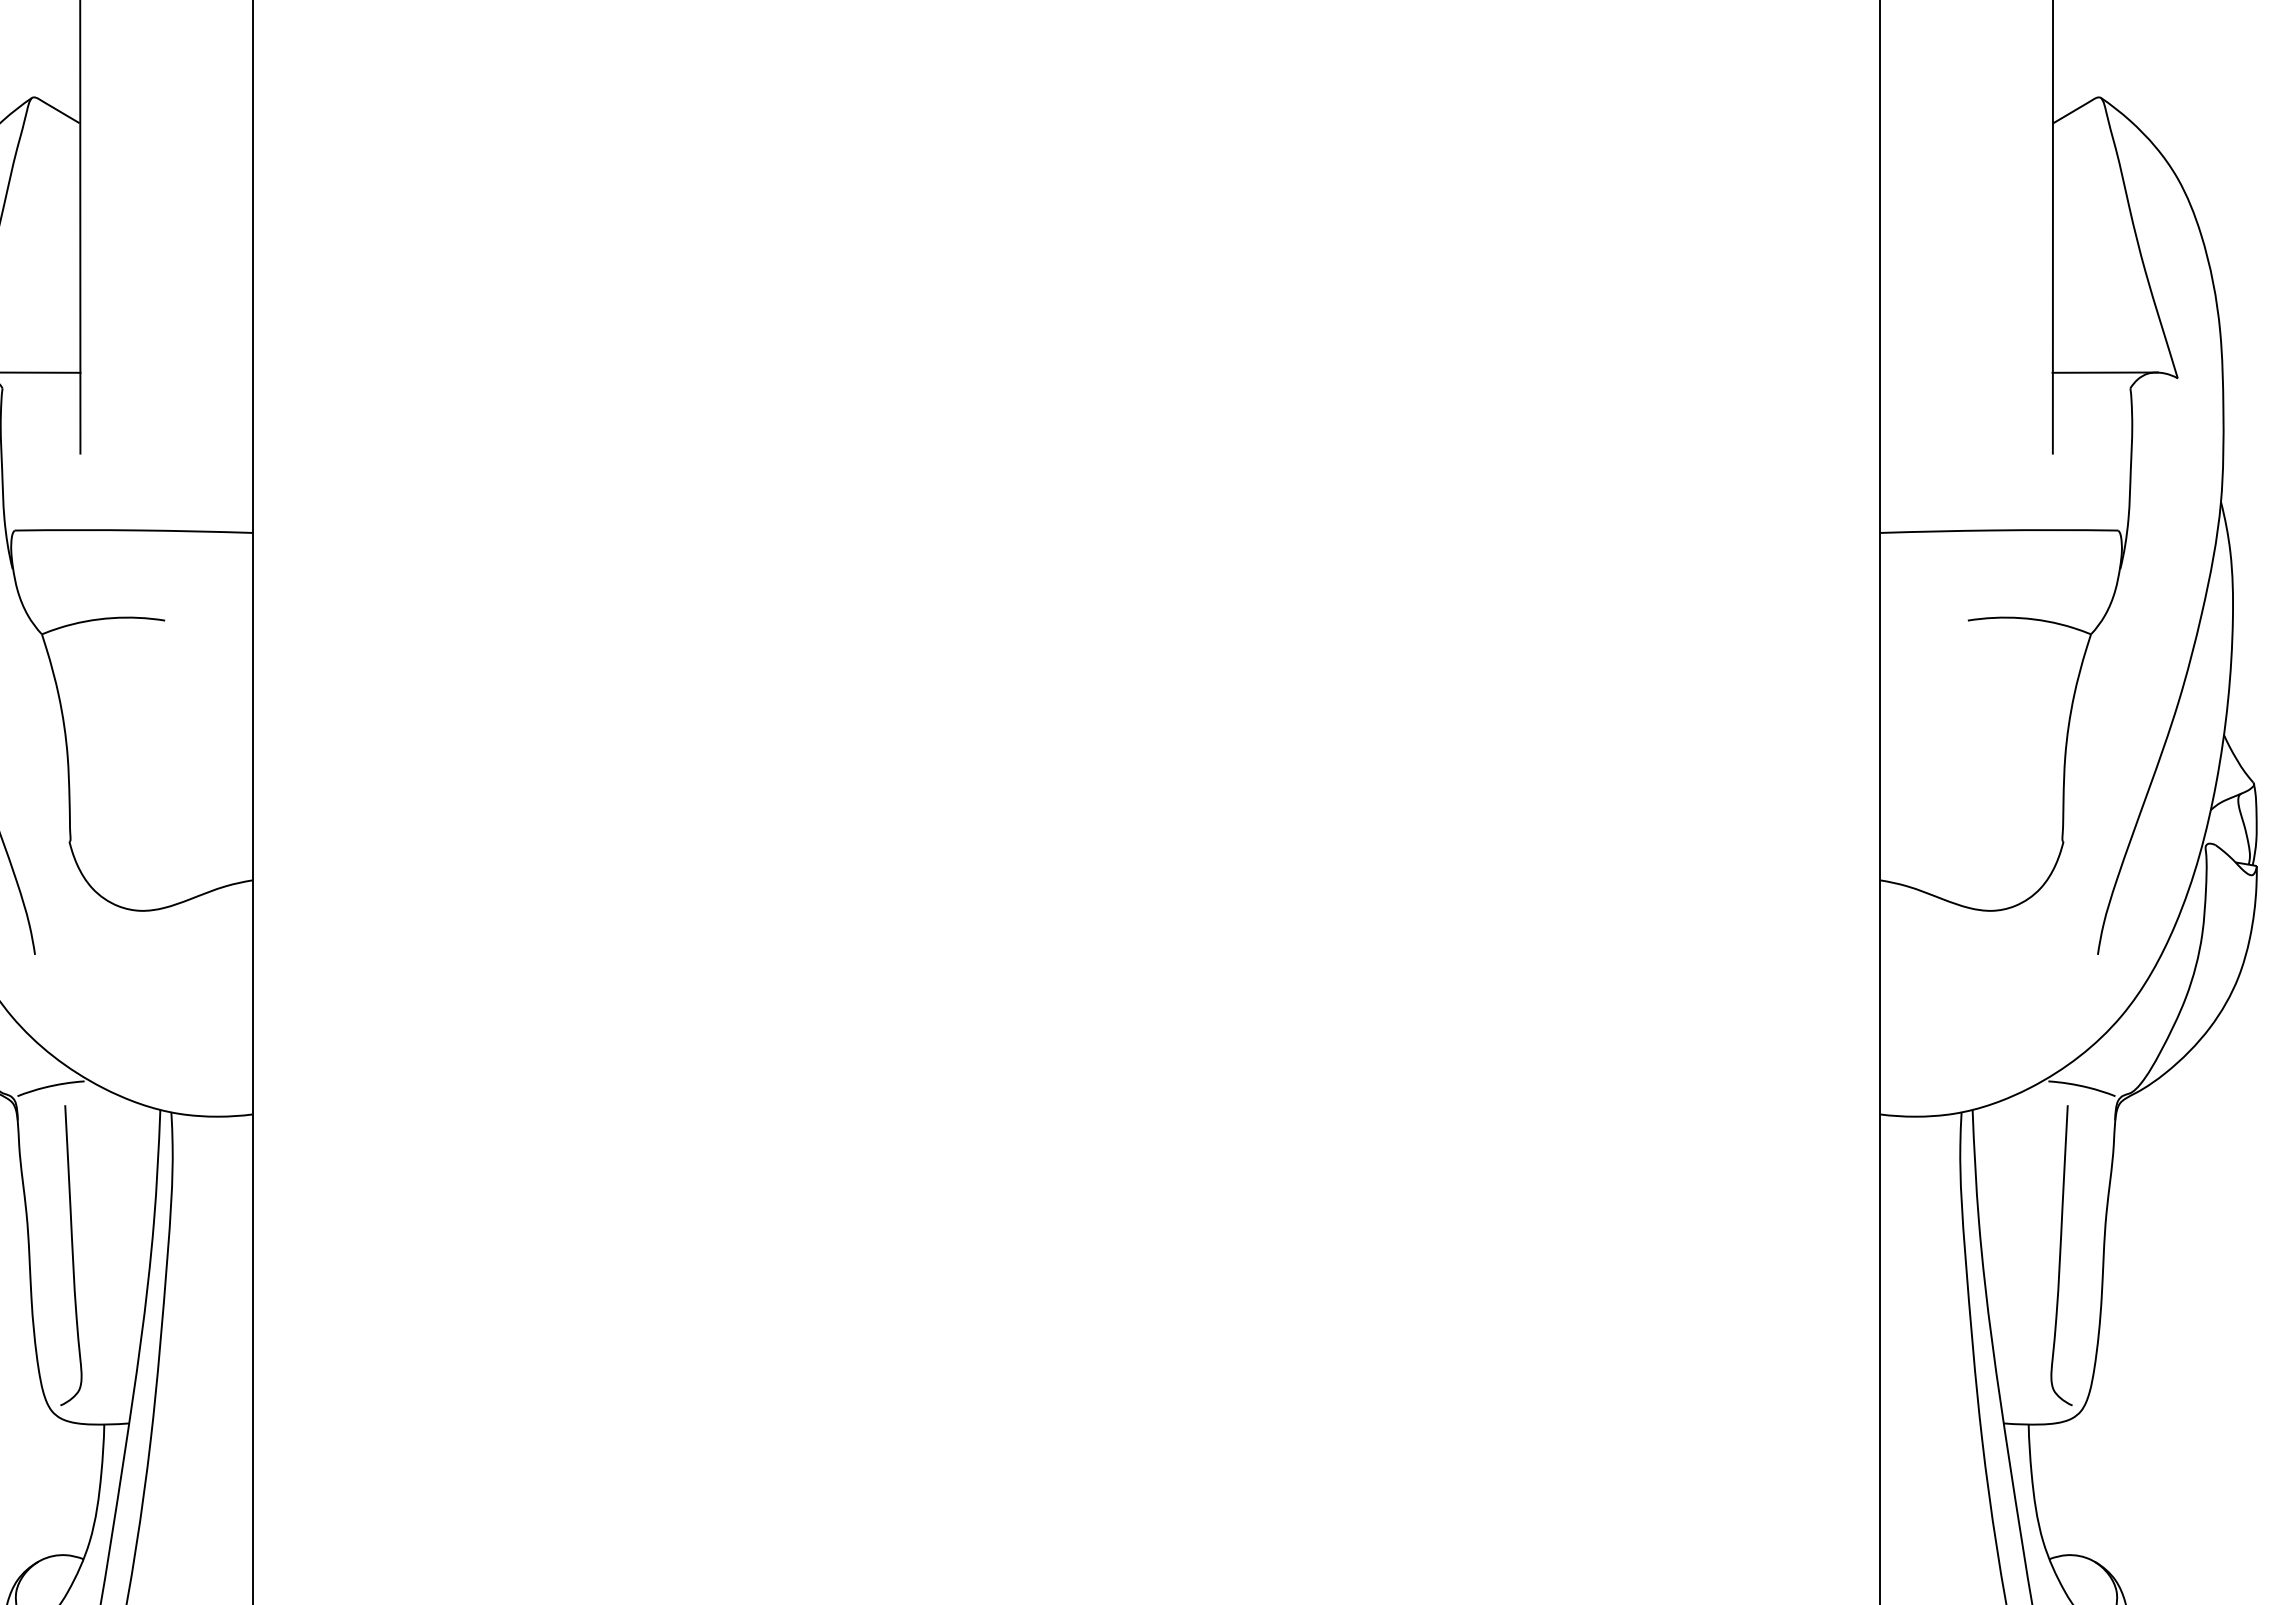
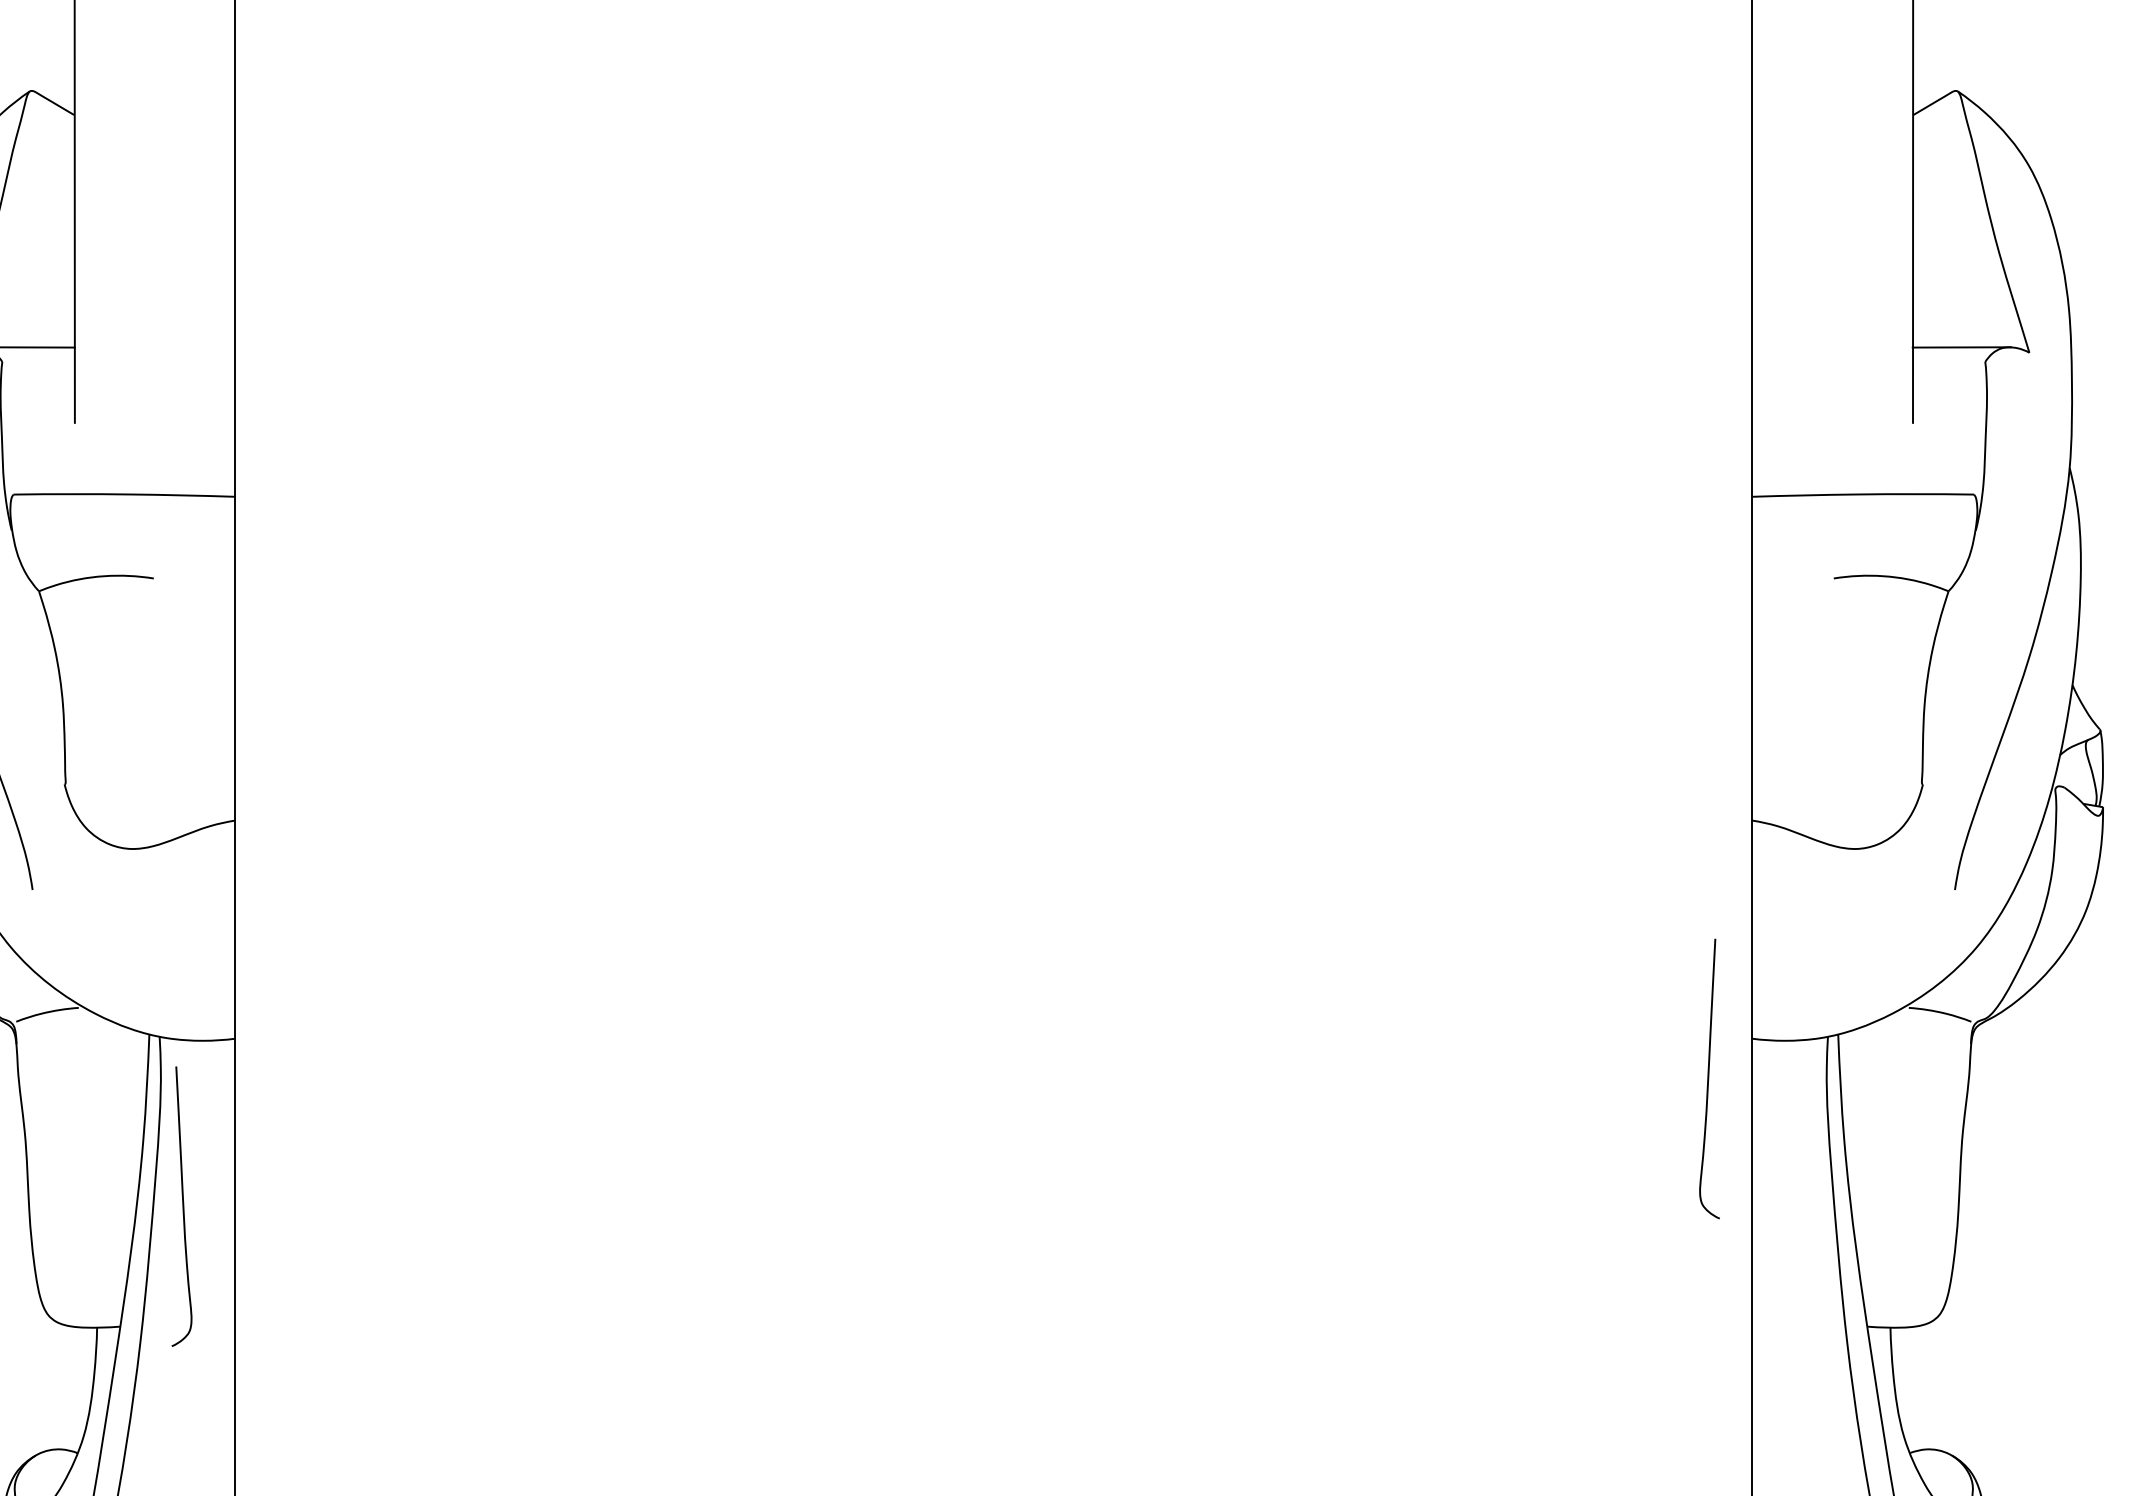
curve: (71, 1254) -> (182, 1205), moved
curve: (2061, 1254) -> (1709, 1077), moved

